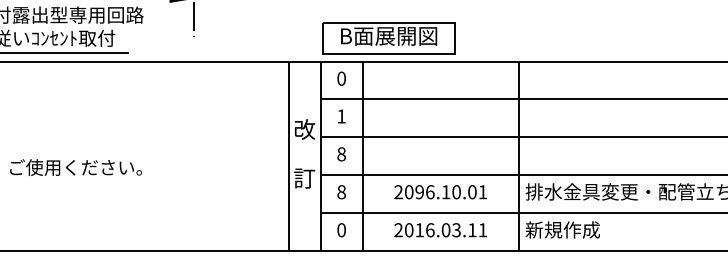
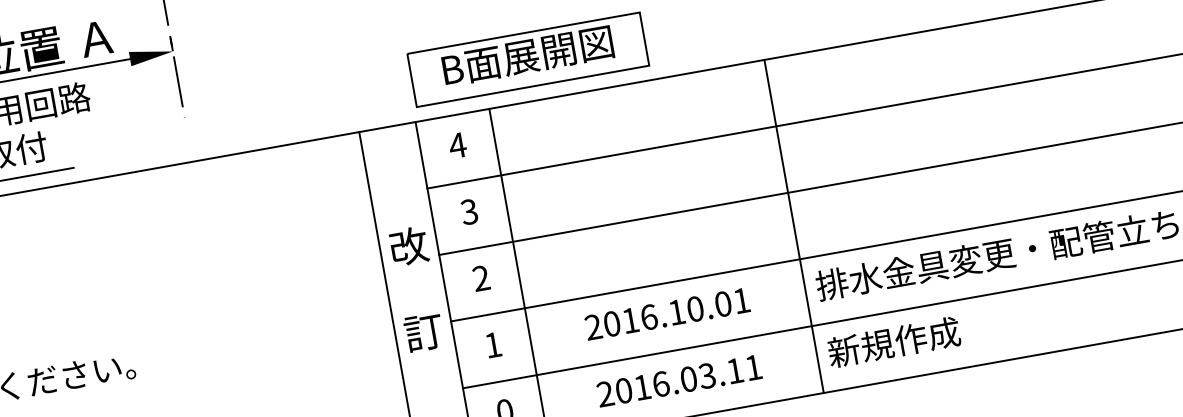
text: (341, 78) -> (457, 145), 0 -> 4
text: (341, 116) -> (469, 212), 1 -> 3
text: (341, 154) -> (481, 278), 8 -> 2
text: (341, 192) -> (493, 345), 8 -> 1
text: (419, 192) -> (630, 321), 2096.10.01 -> 2016.10.01

